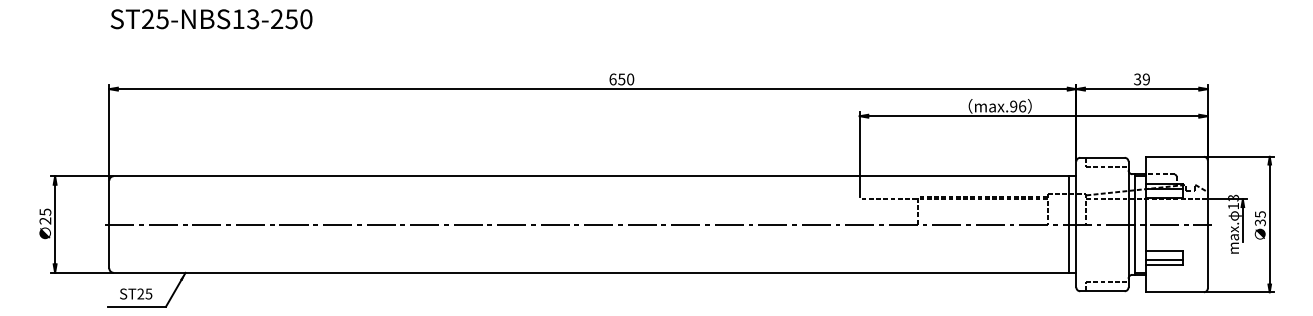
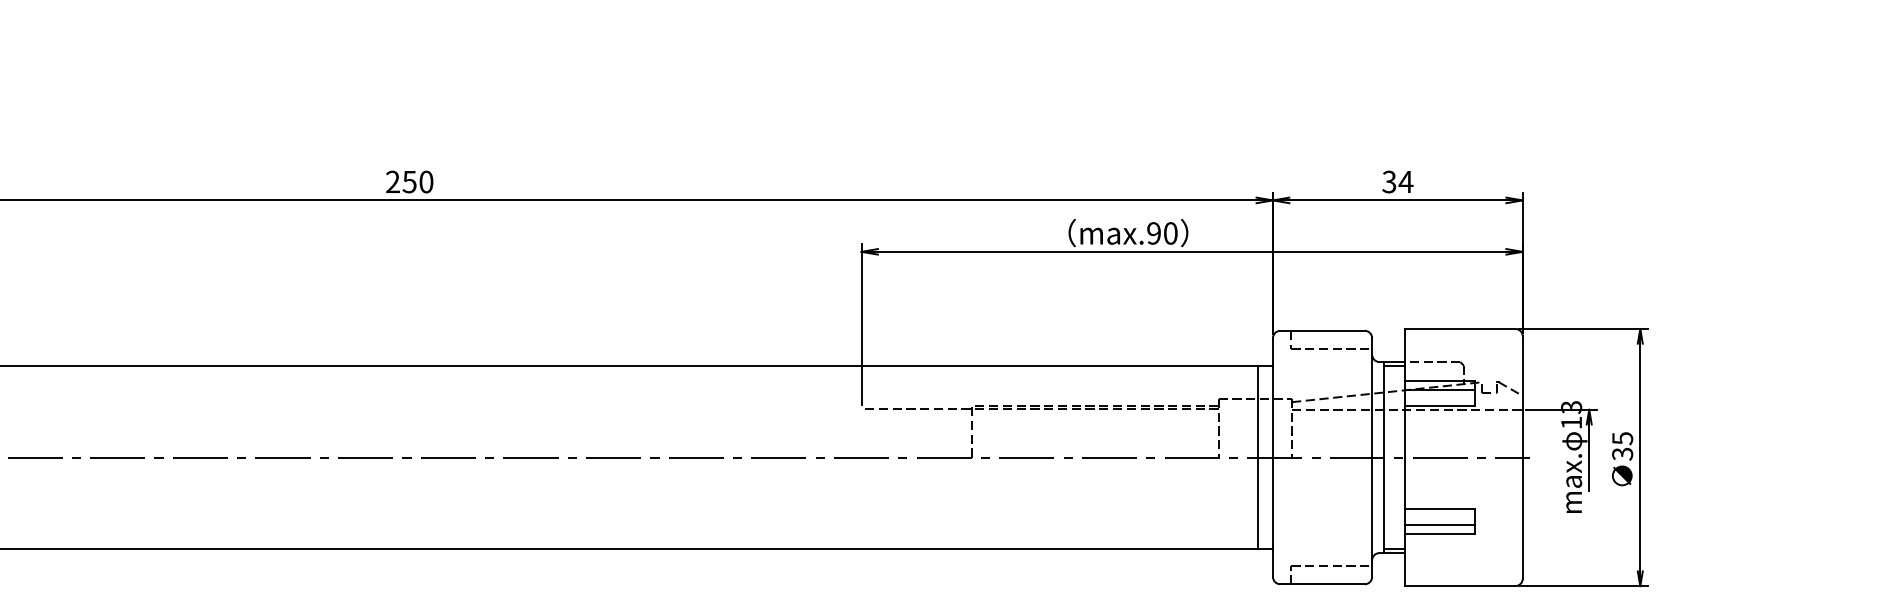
text: (612, 79) -> (392, 182), 650 -> 250
text: (1146, 79) -> (1406, 182), 39 -> 34
text: (1022, 106) -> (1170, 233), max.96 -> max.90

